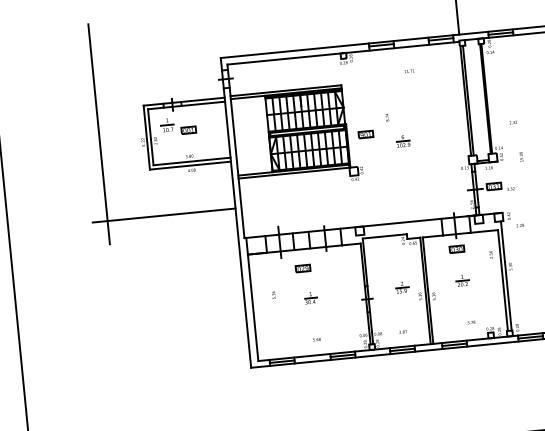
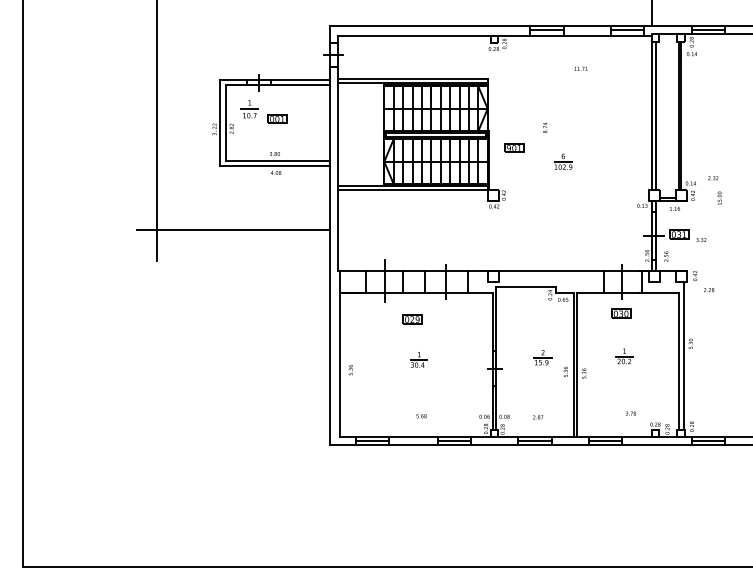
text: (513, 122) -> (713, 178), moved
text: (491, 254) -> (666, 256), moved
text: (273, 295) -> (350, 370), moved

